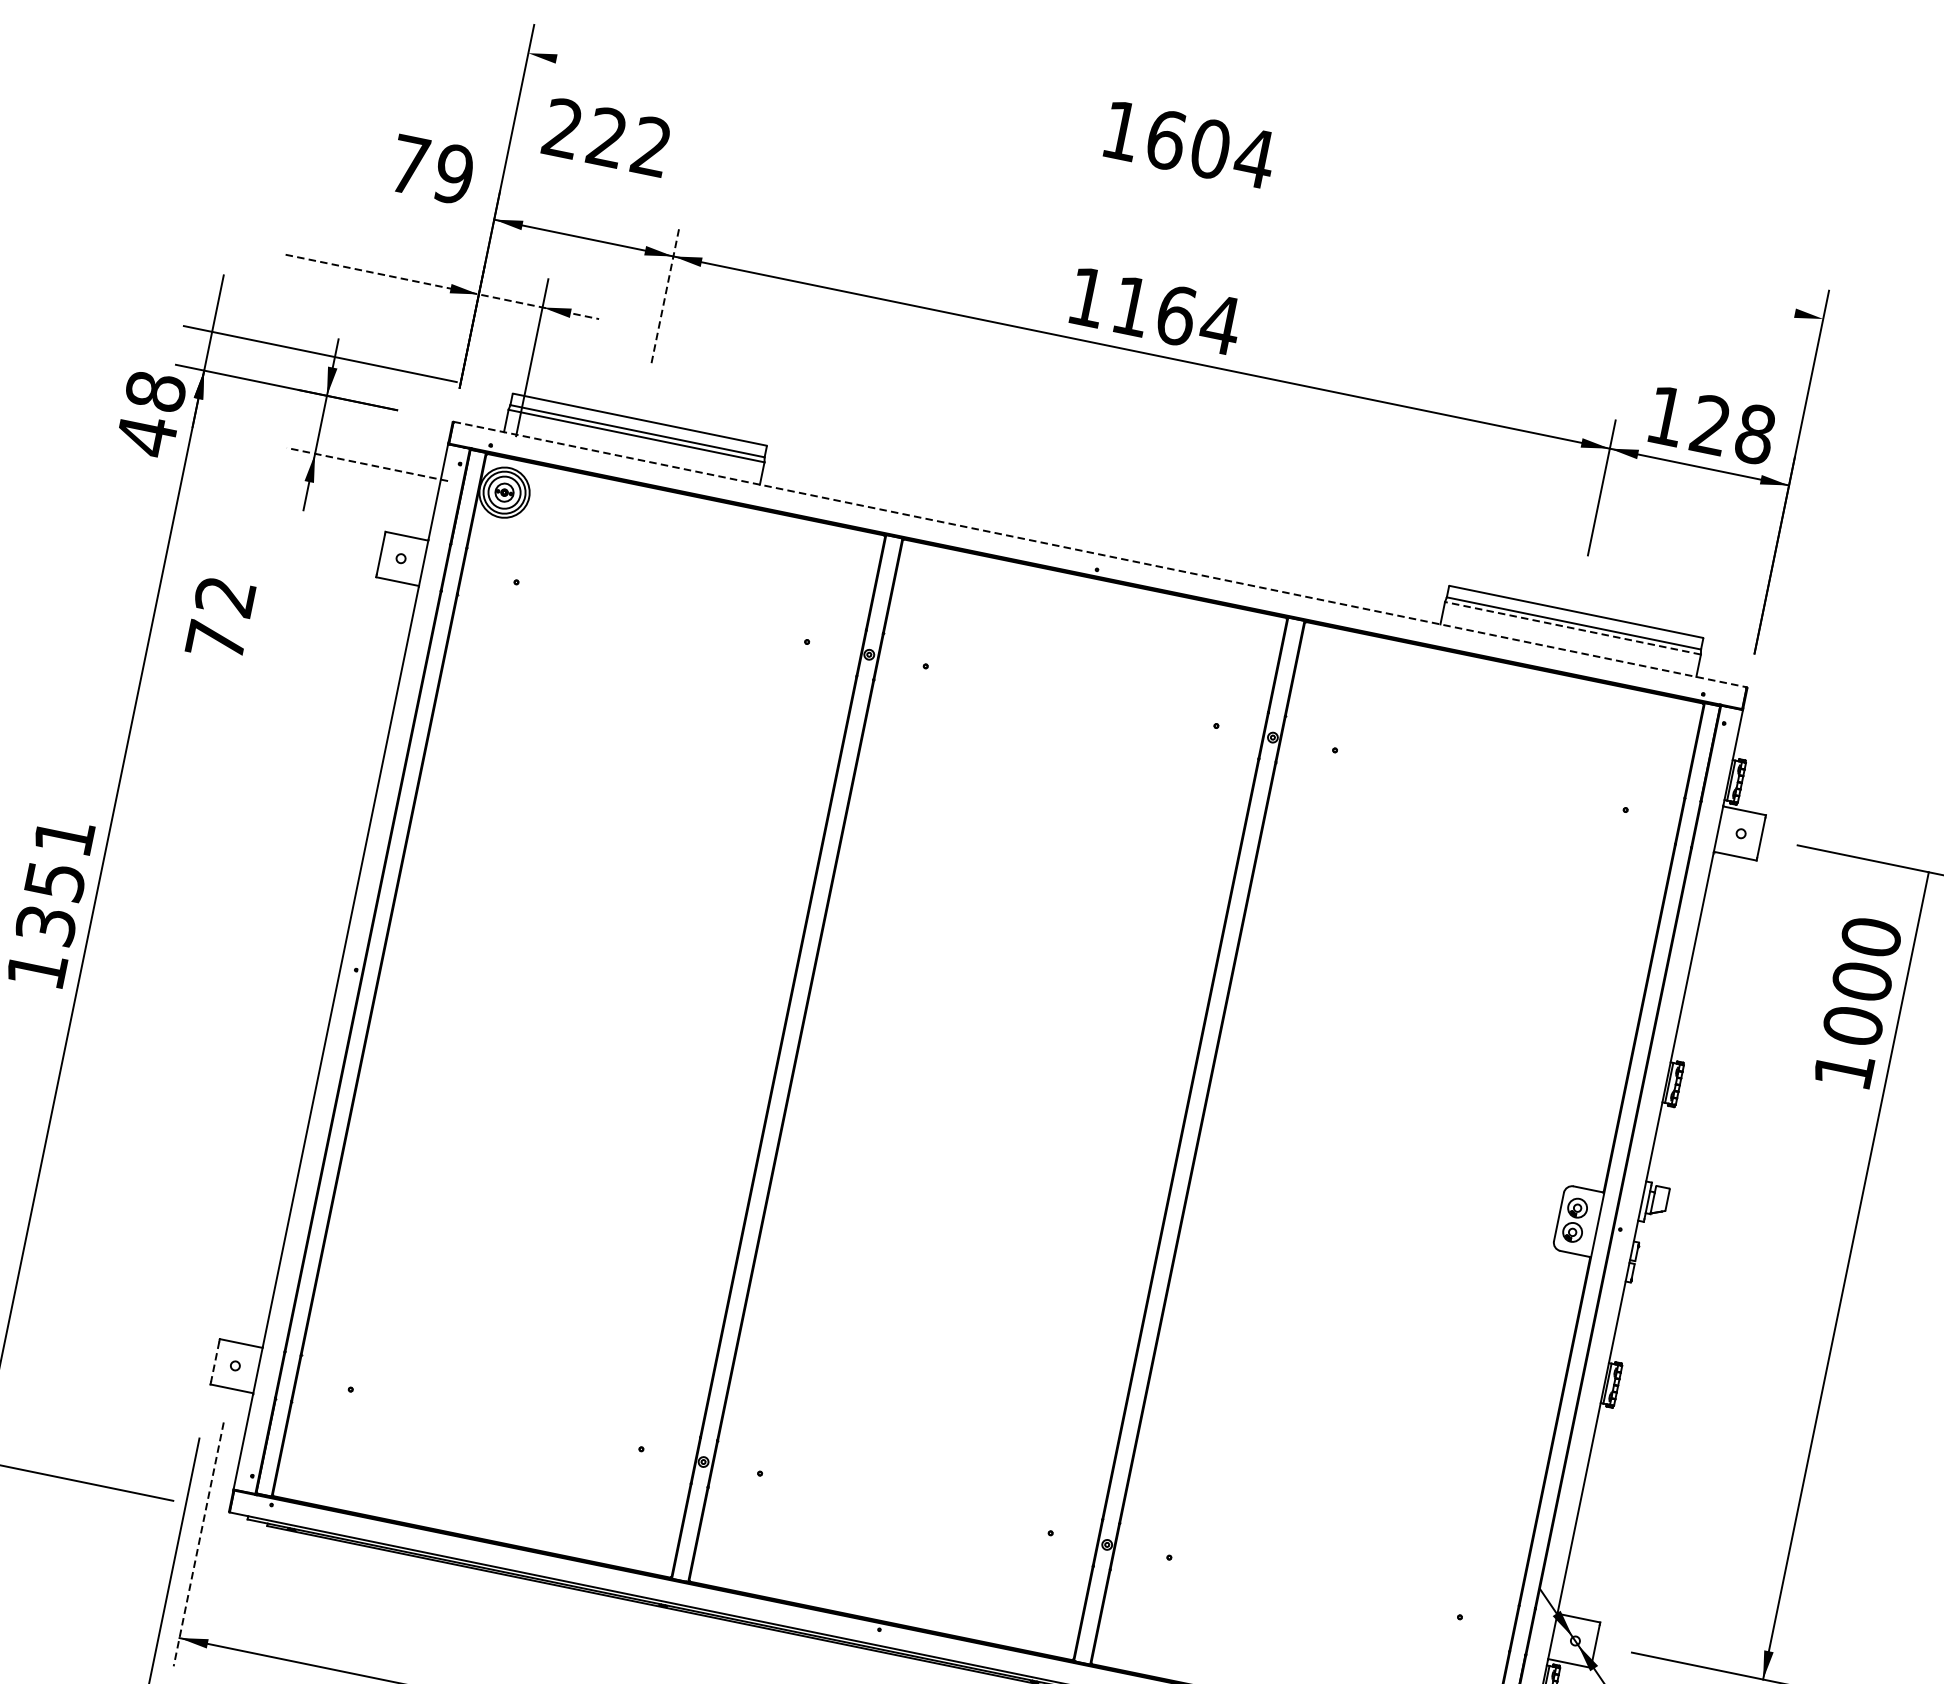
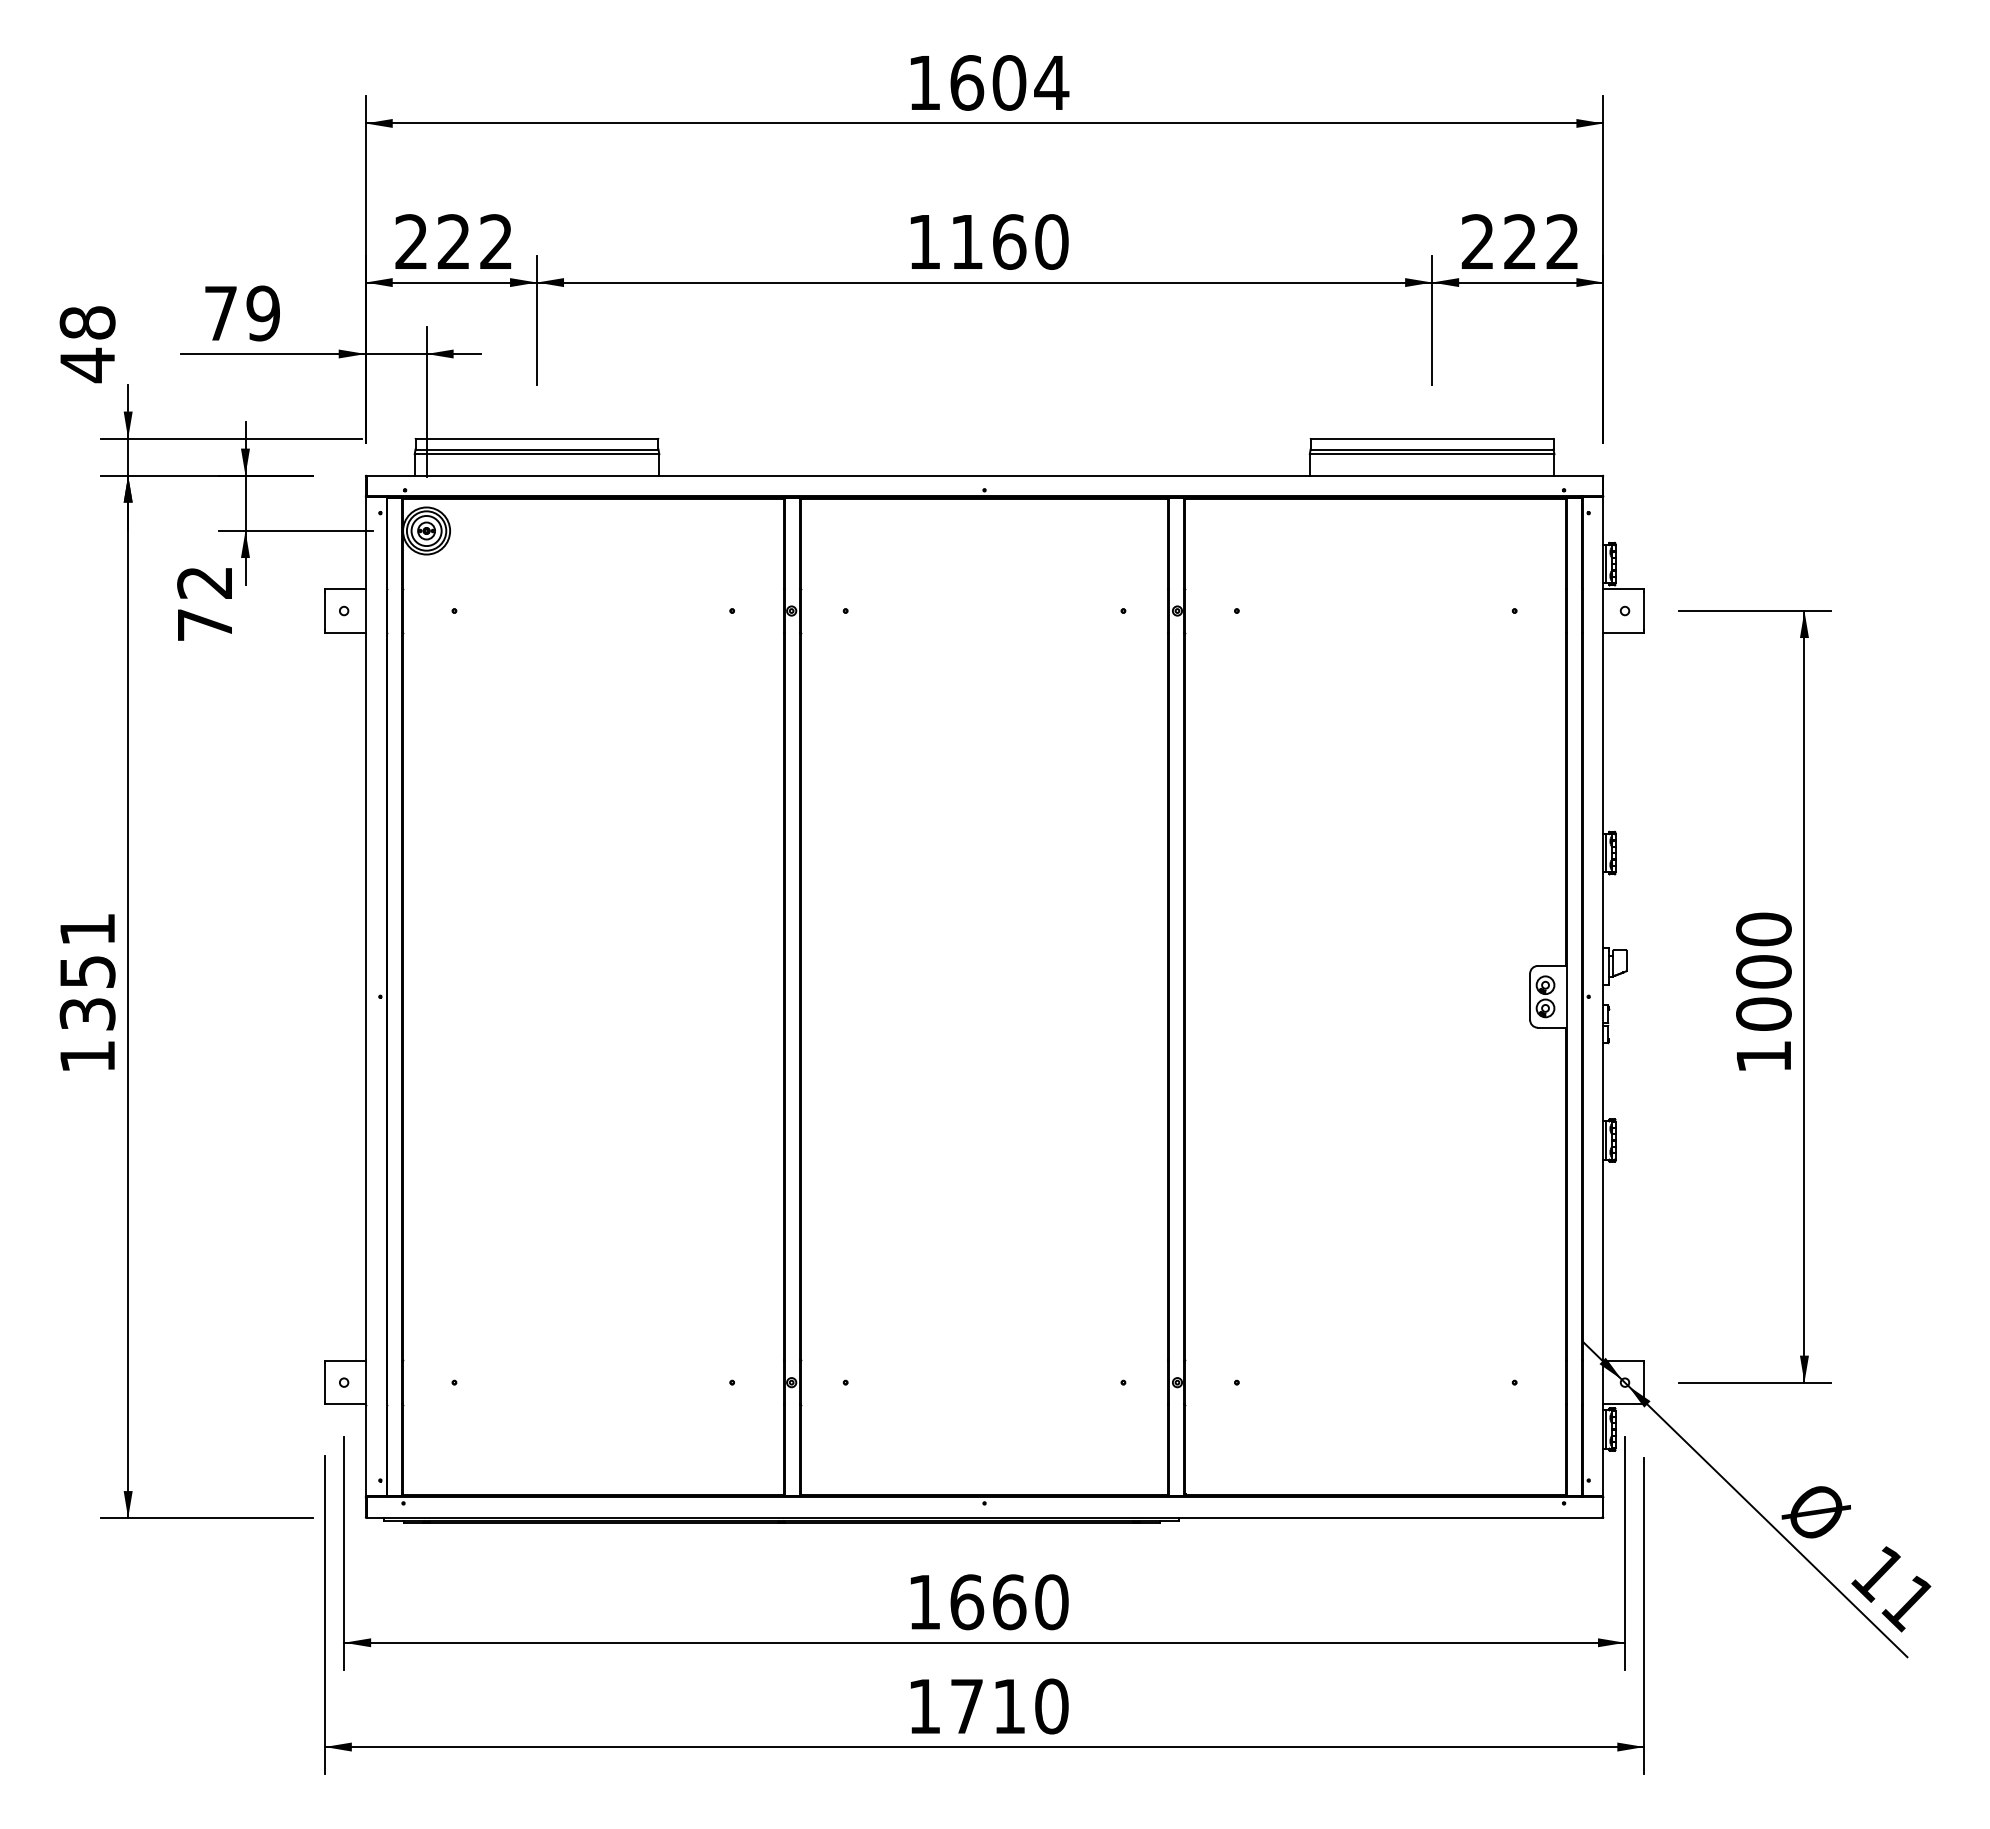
text: (606, 136) -> (453, 241), moved
text: (432, 169) -> (242, 313), moved
line: (1175, 186) -> (984, 123), added
line: (441, 287) -> (330, 354), dashed -> solid
line: (665, 296) -> (537, 320), dashed -> solid
fill: (214, 317) -> (127, 424), added
text: (1220, 323) -> (1051, 241), 1164 -> 1160
text: (150, 414) -> (87, 344), moved
text: (1711, 424) -> (1520, 241), 128 -> 222
line: (367, 465) -> (295, 531), dashed -> solid
line: (1100, 554) -> (984, 475), dashed -> solid
text: (220, 619) -> (204, 604), moved
line: (1572, 628) -> (1431, 454), dashed -> solid
fill: (1924, 886) -> (1803, 624), added
text: (1857, 1002) -> (1763, 991), moved
line: (214, 1362) -> (324, 1383), dashed -> solid
line: (199, 1544) -> (344, 1553), dashed -> solid

